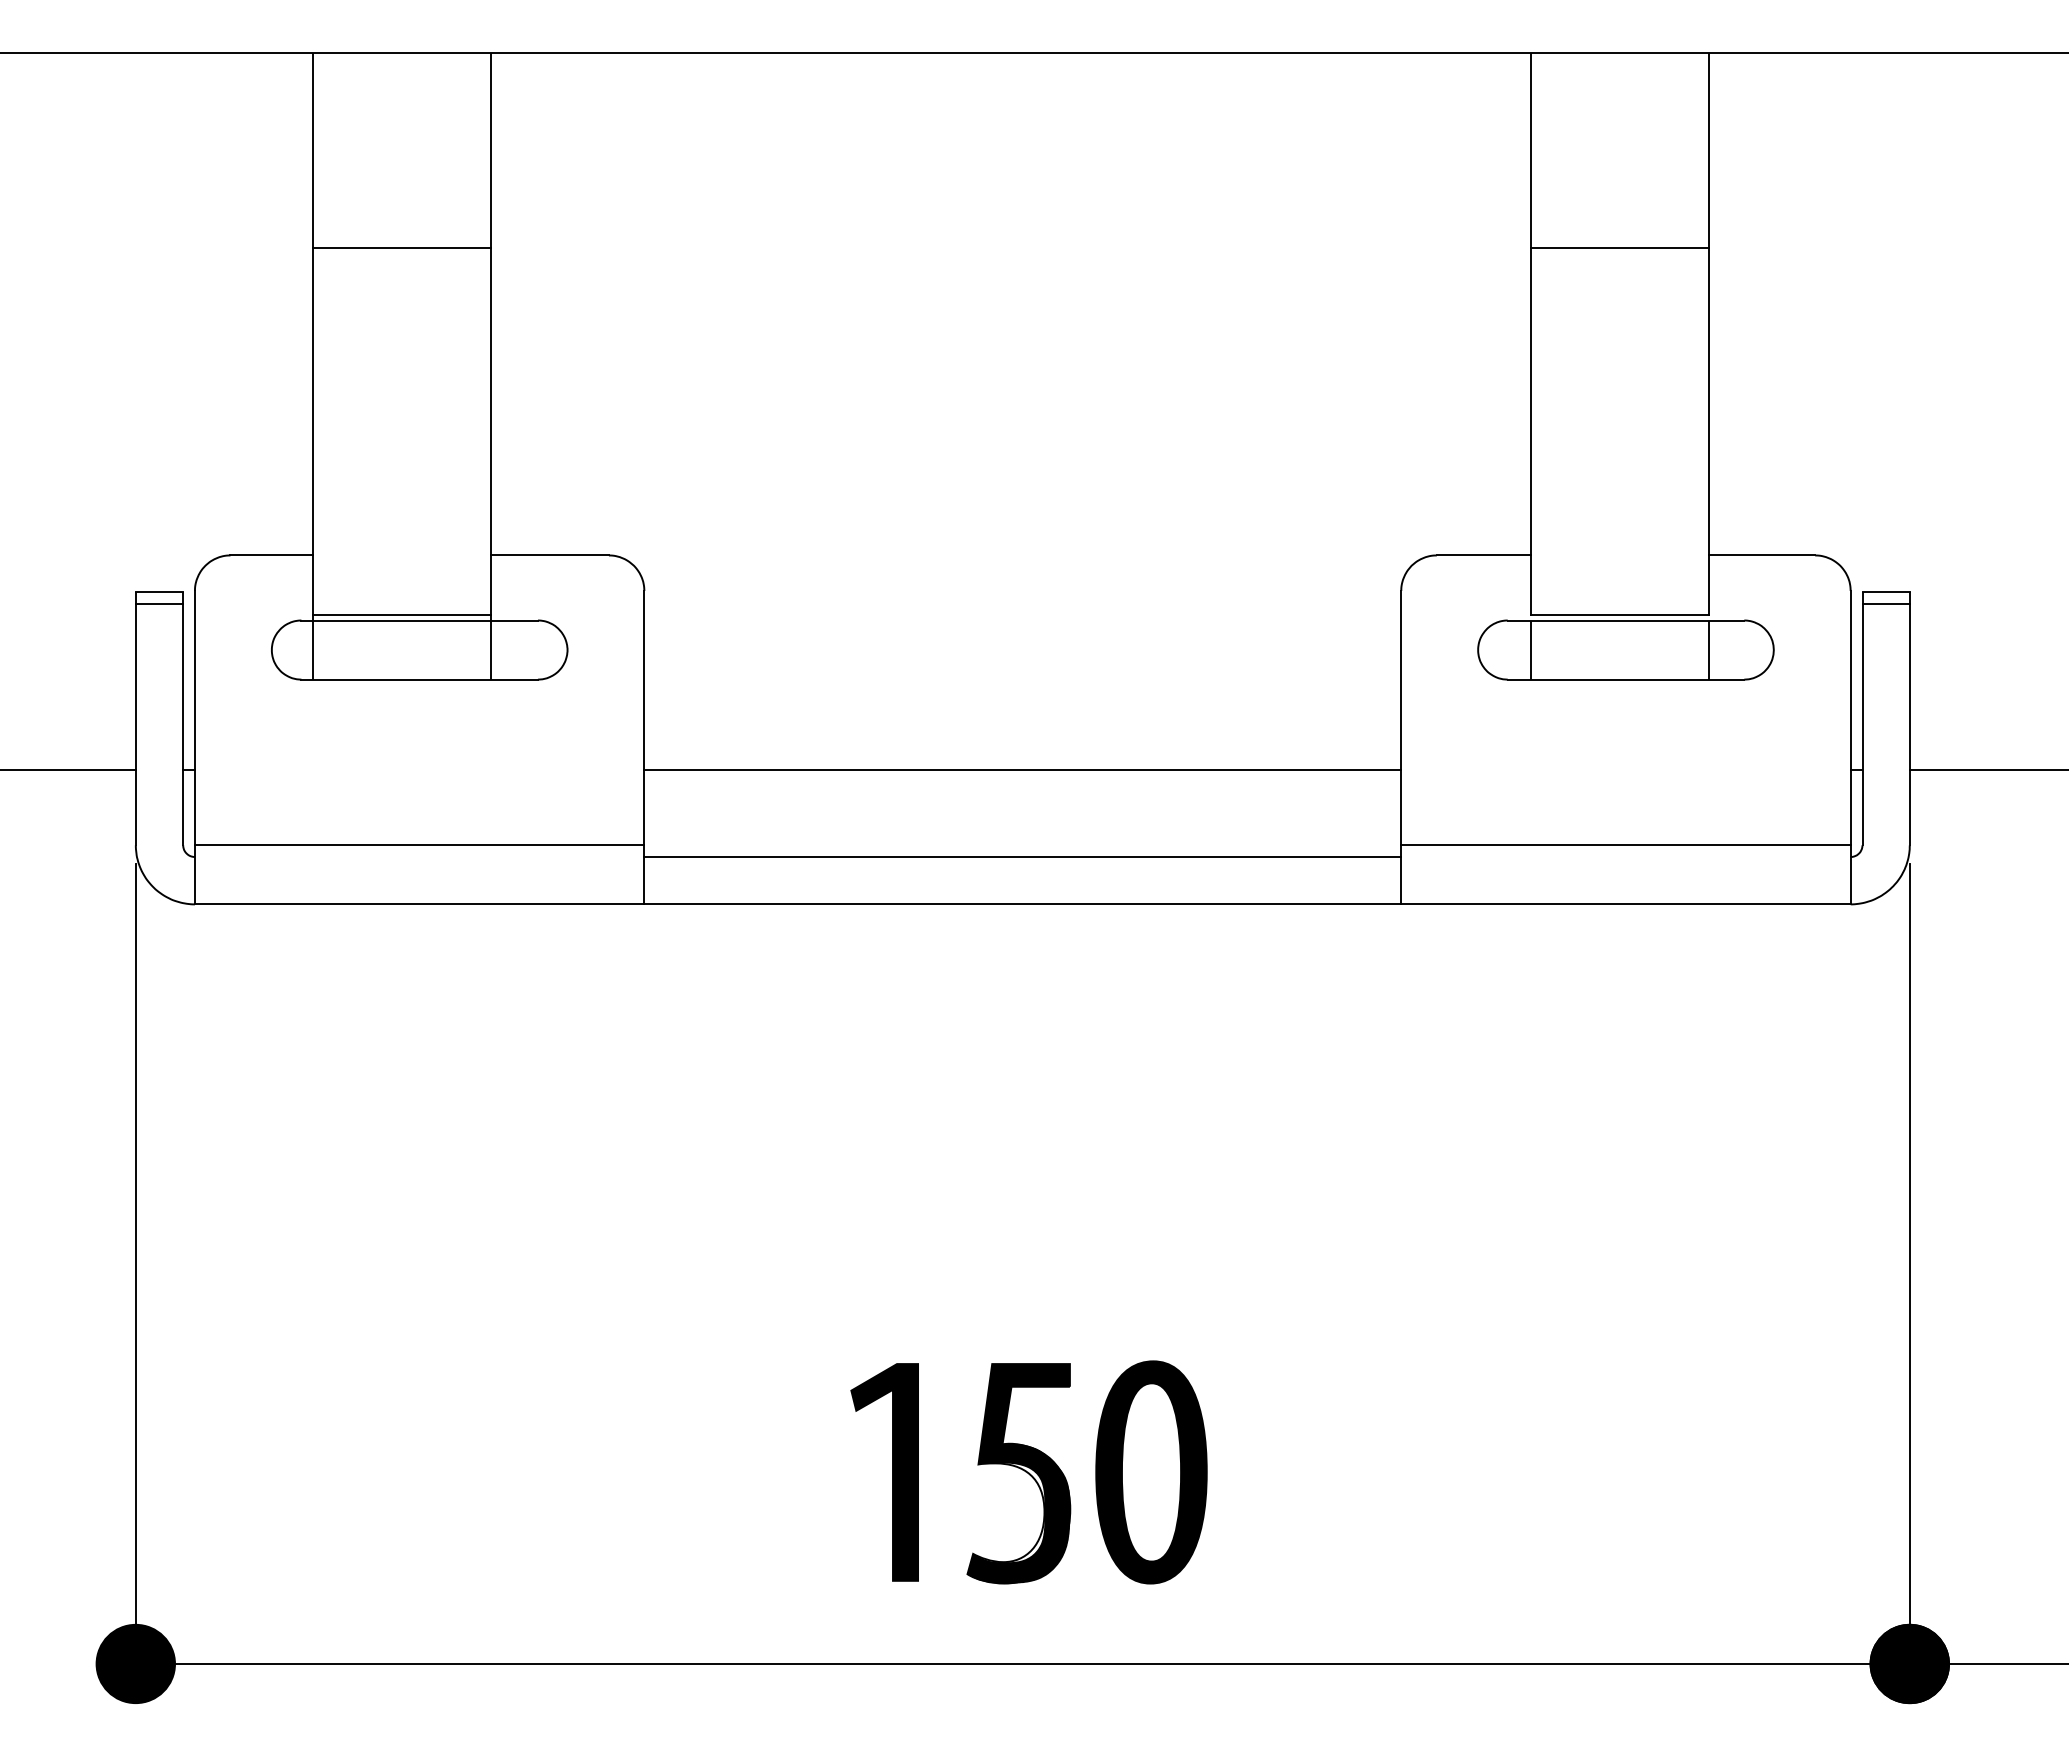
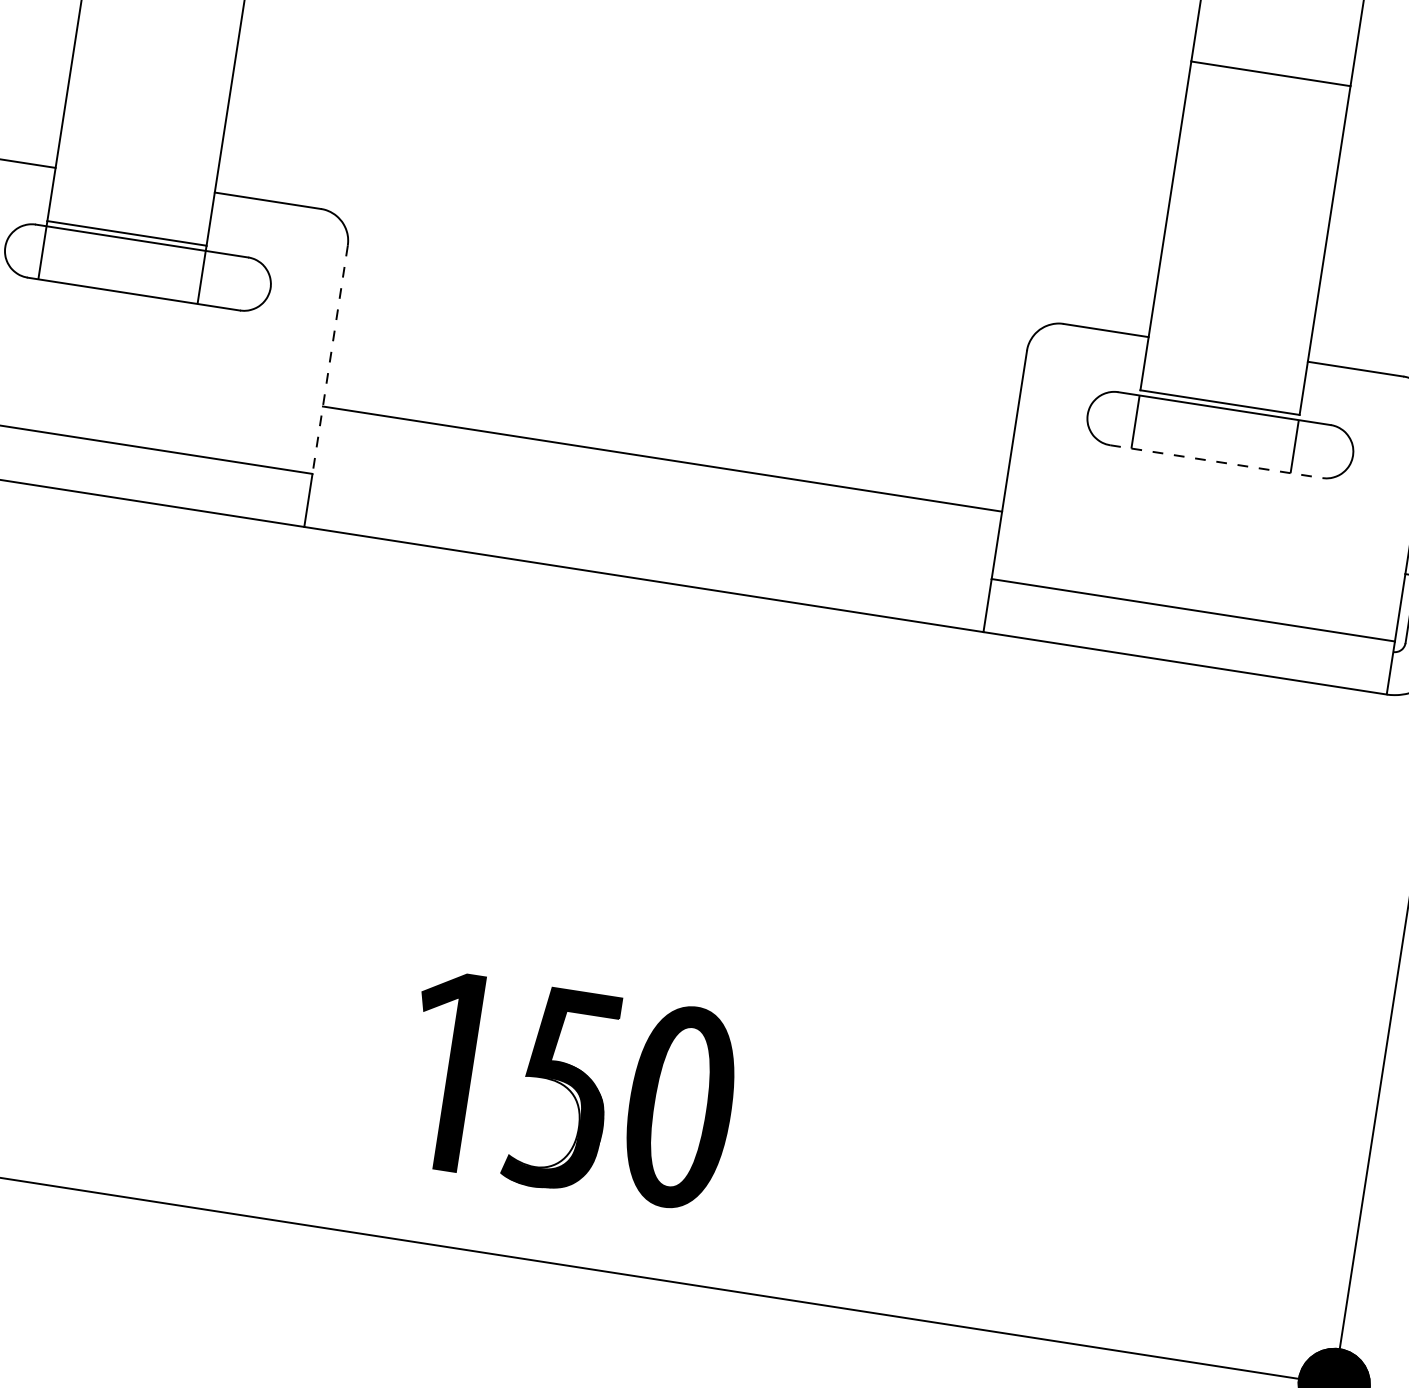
line: (1626, 679) -> (1216, 461), solid -> dashed
line: (644, 718) -> (330, 360), solid -> dashed
line: (1022, 857) -> (650, 537), removed

